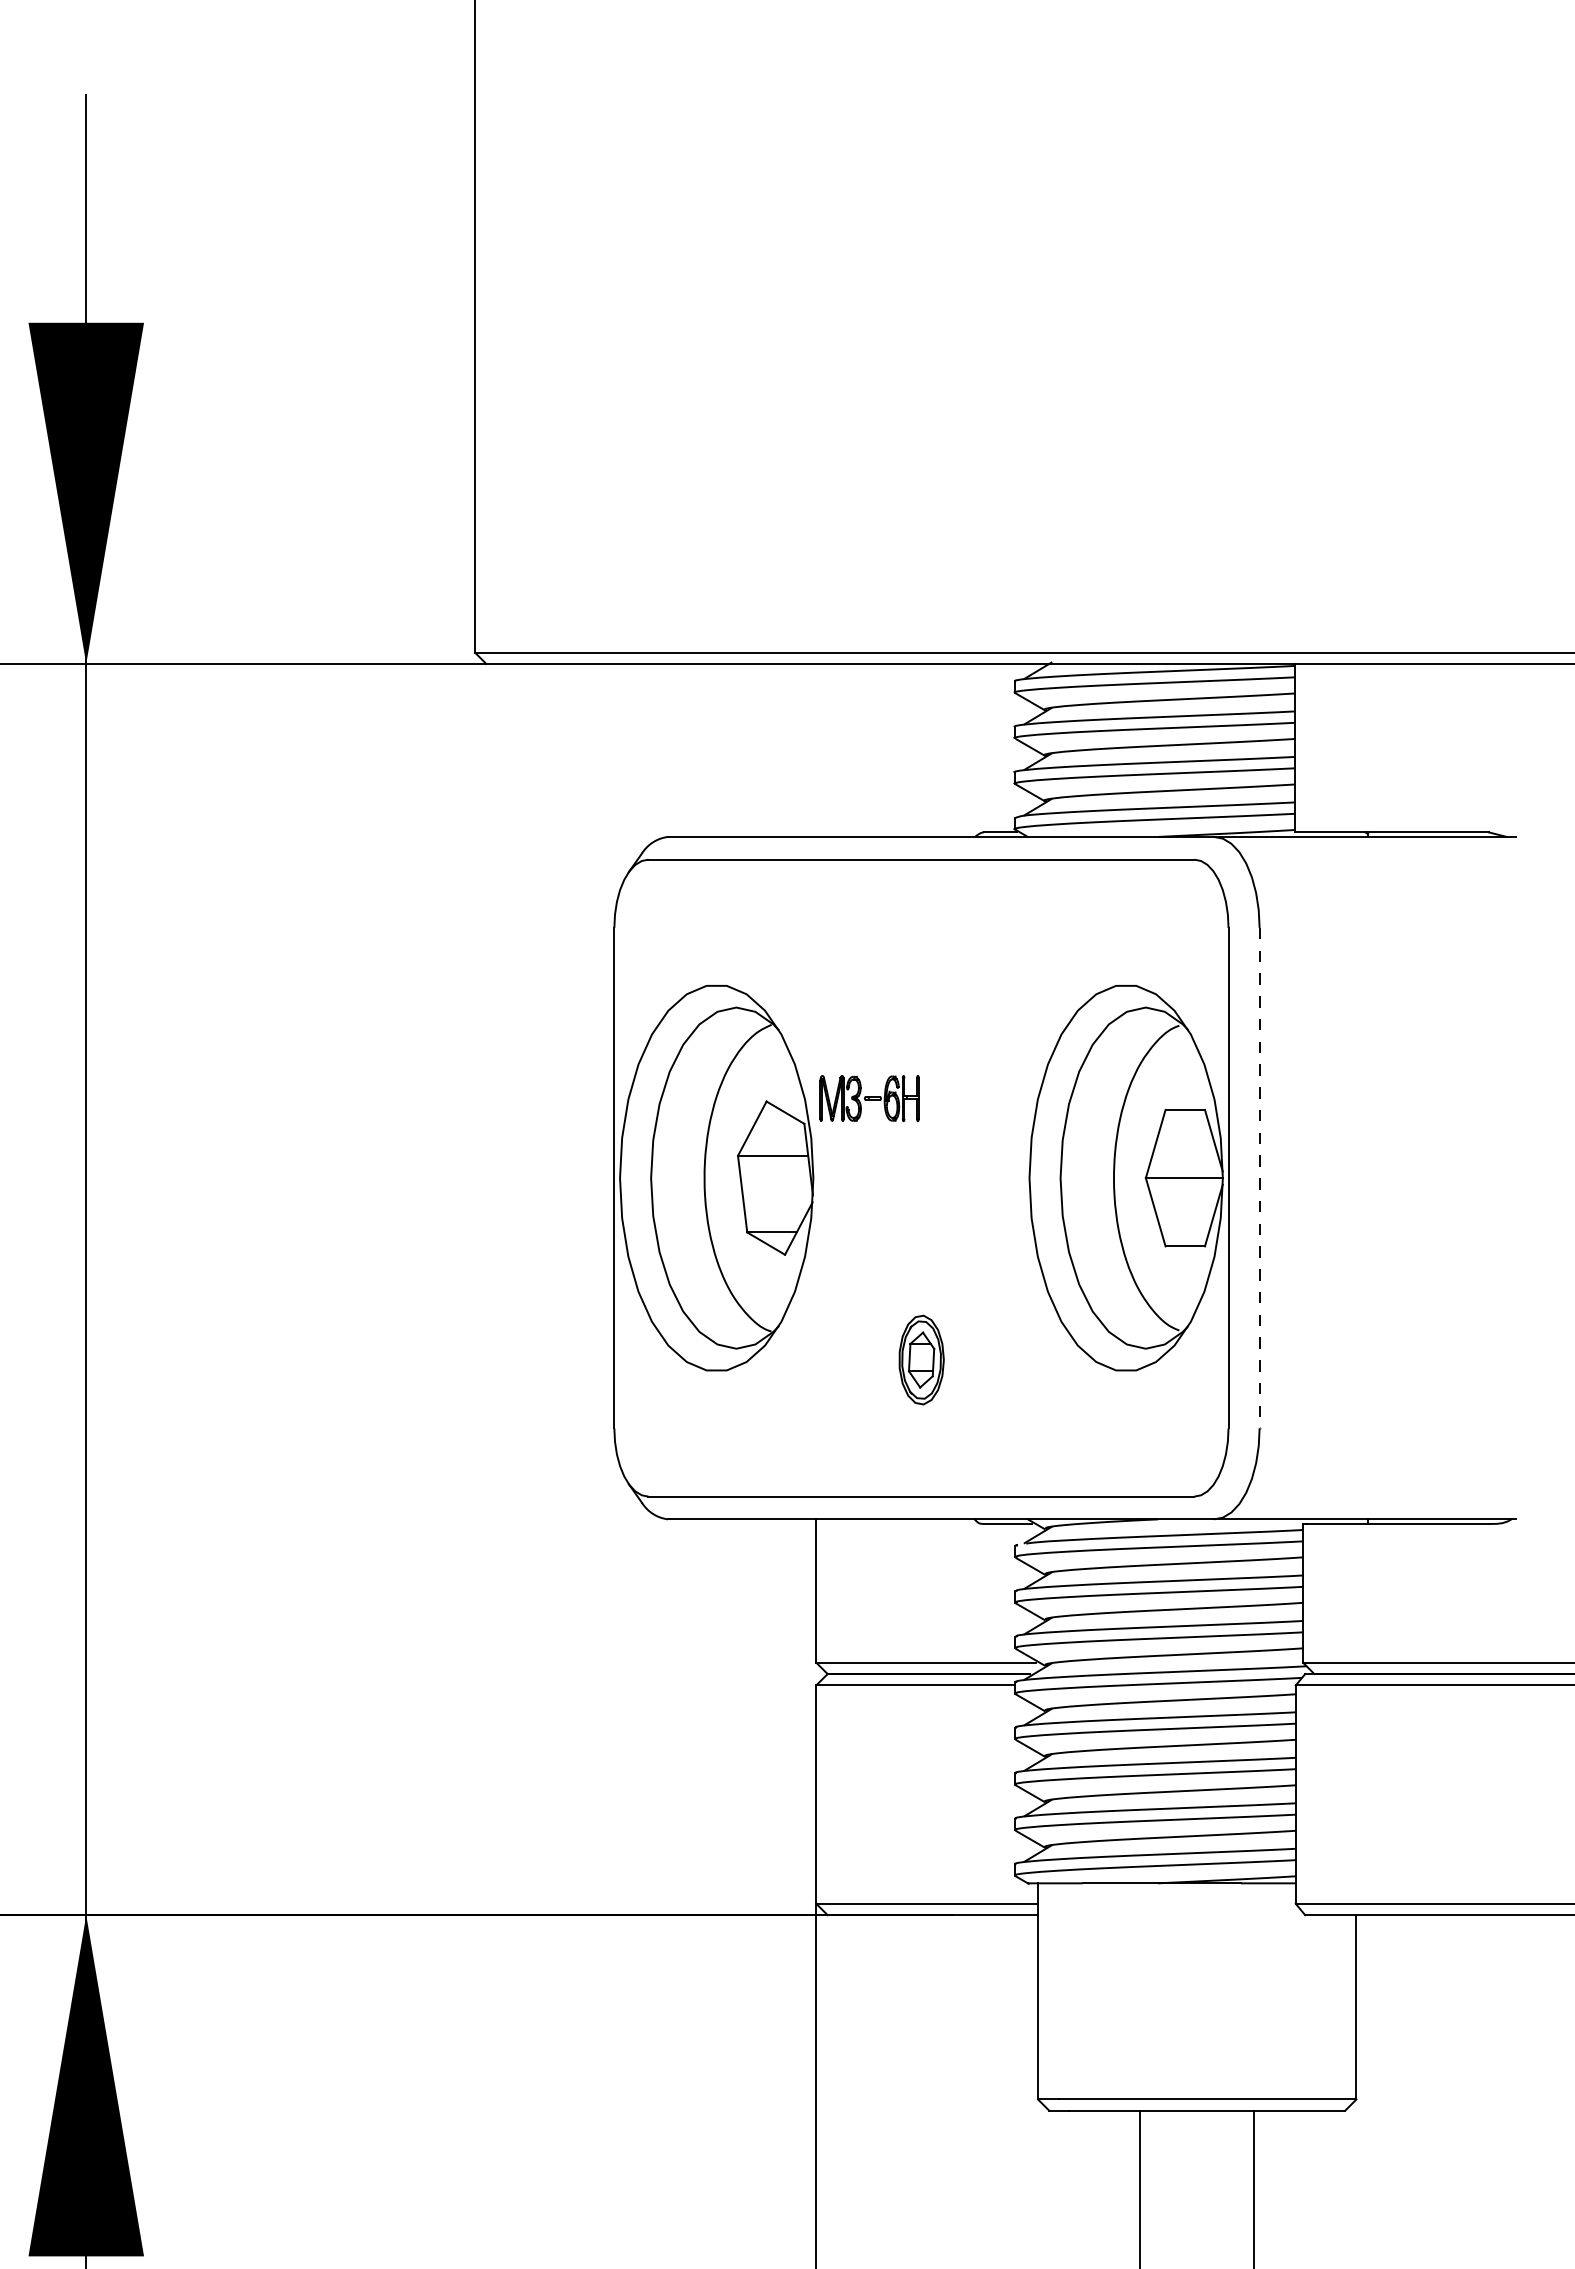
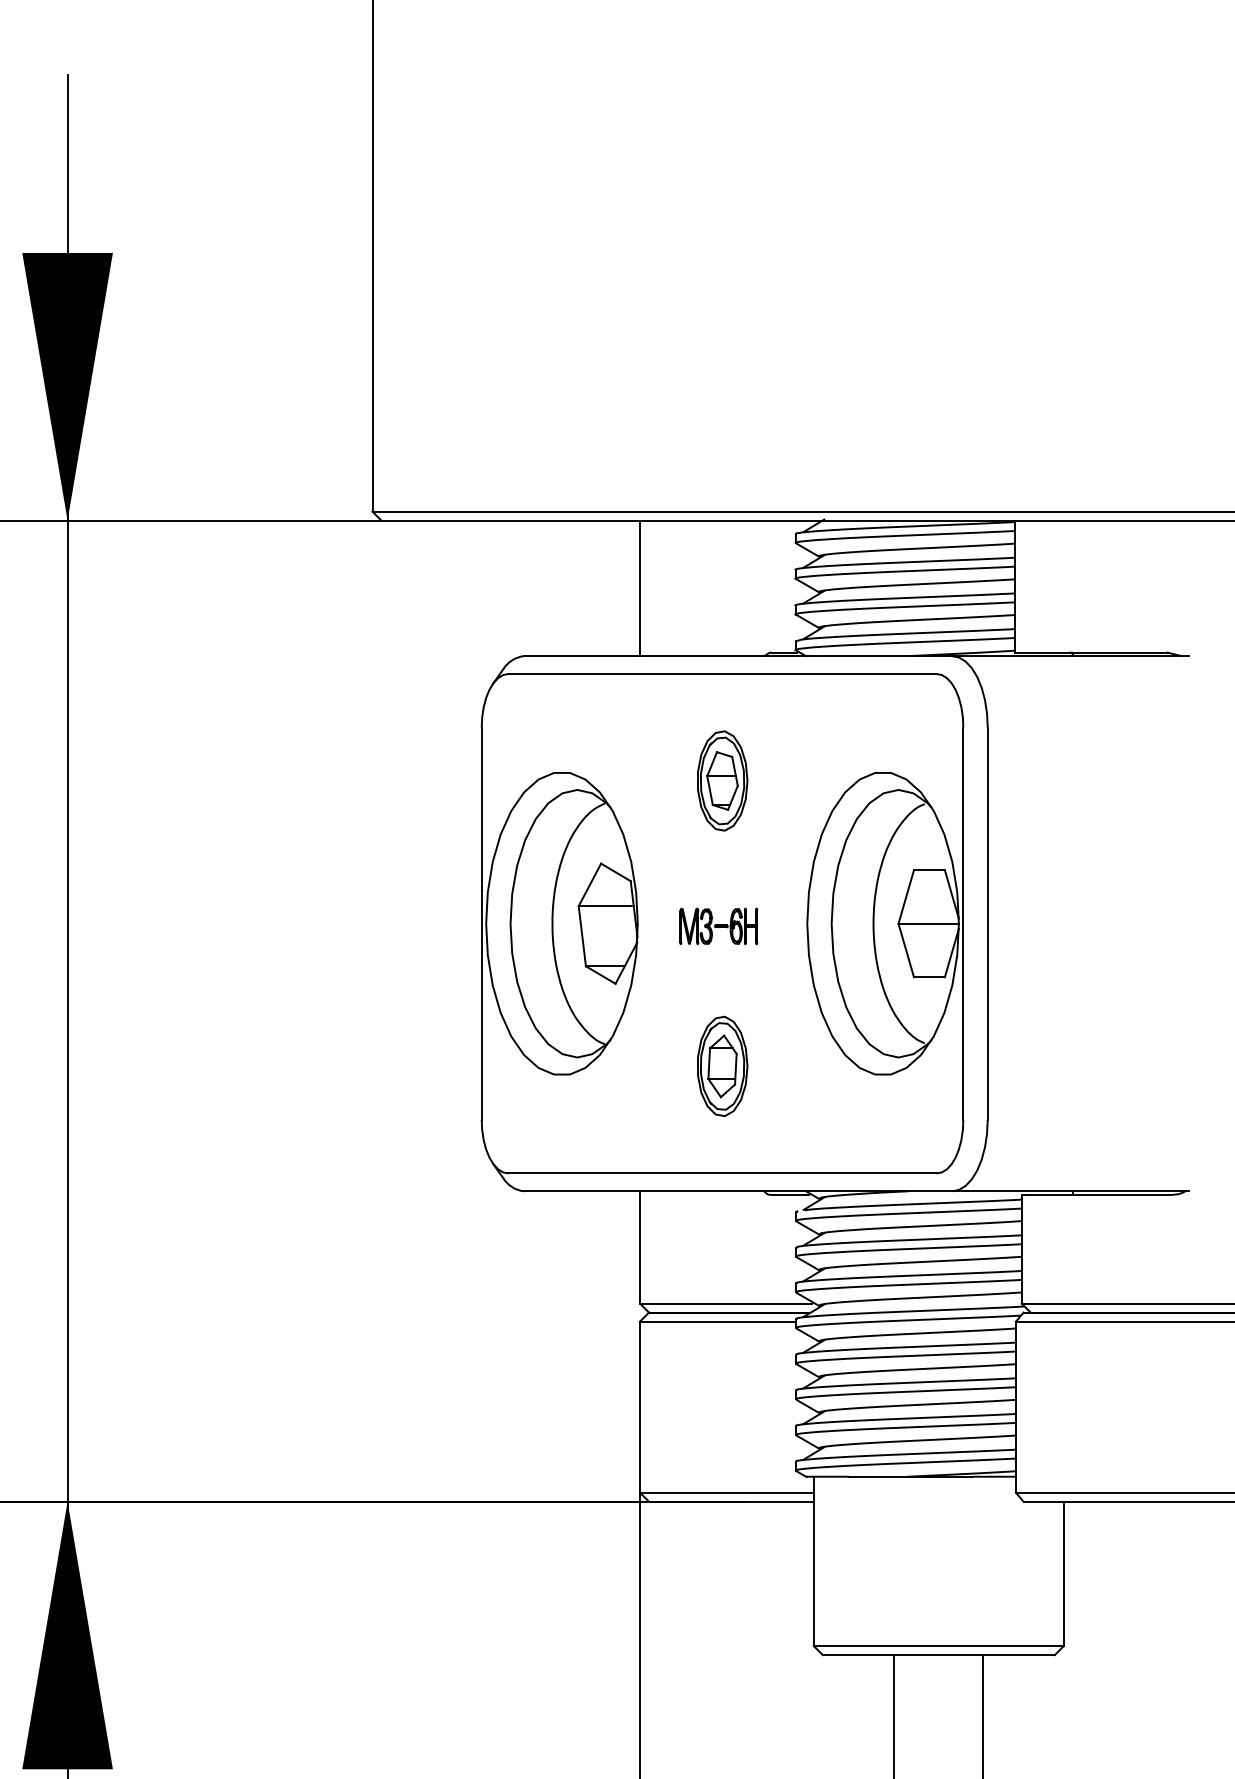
line: (816, 750) -> (640, 588), added
part: (921, 995) -> (722, 780), added
part: (869, 1098) -> (718, 926), moved
line: (1259, 1178) -> (987, 924), dashed -> solid
part: (921, 1359) -> (722, 1065), size x1.43

